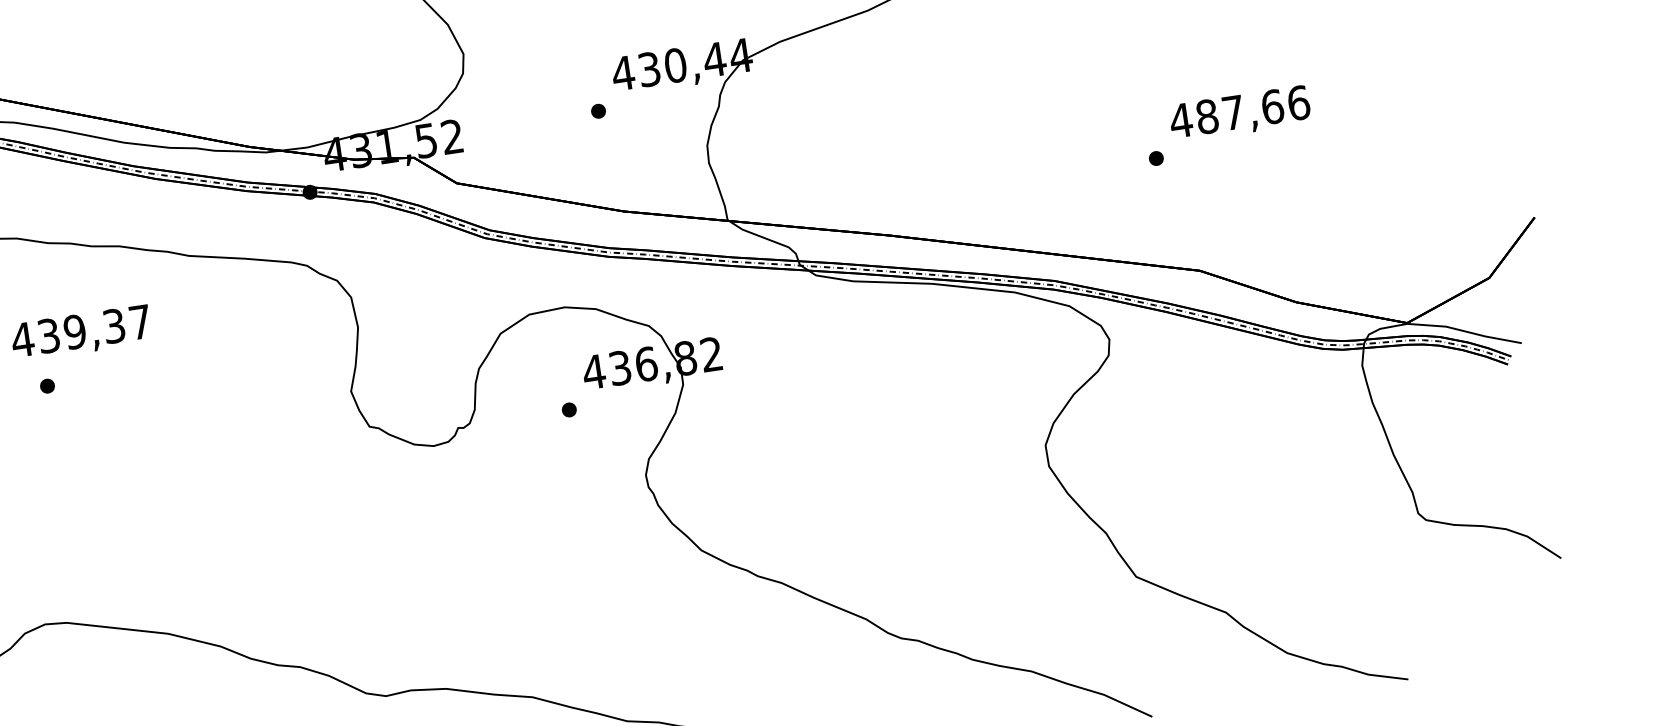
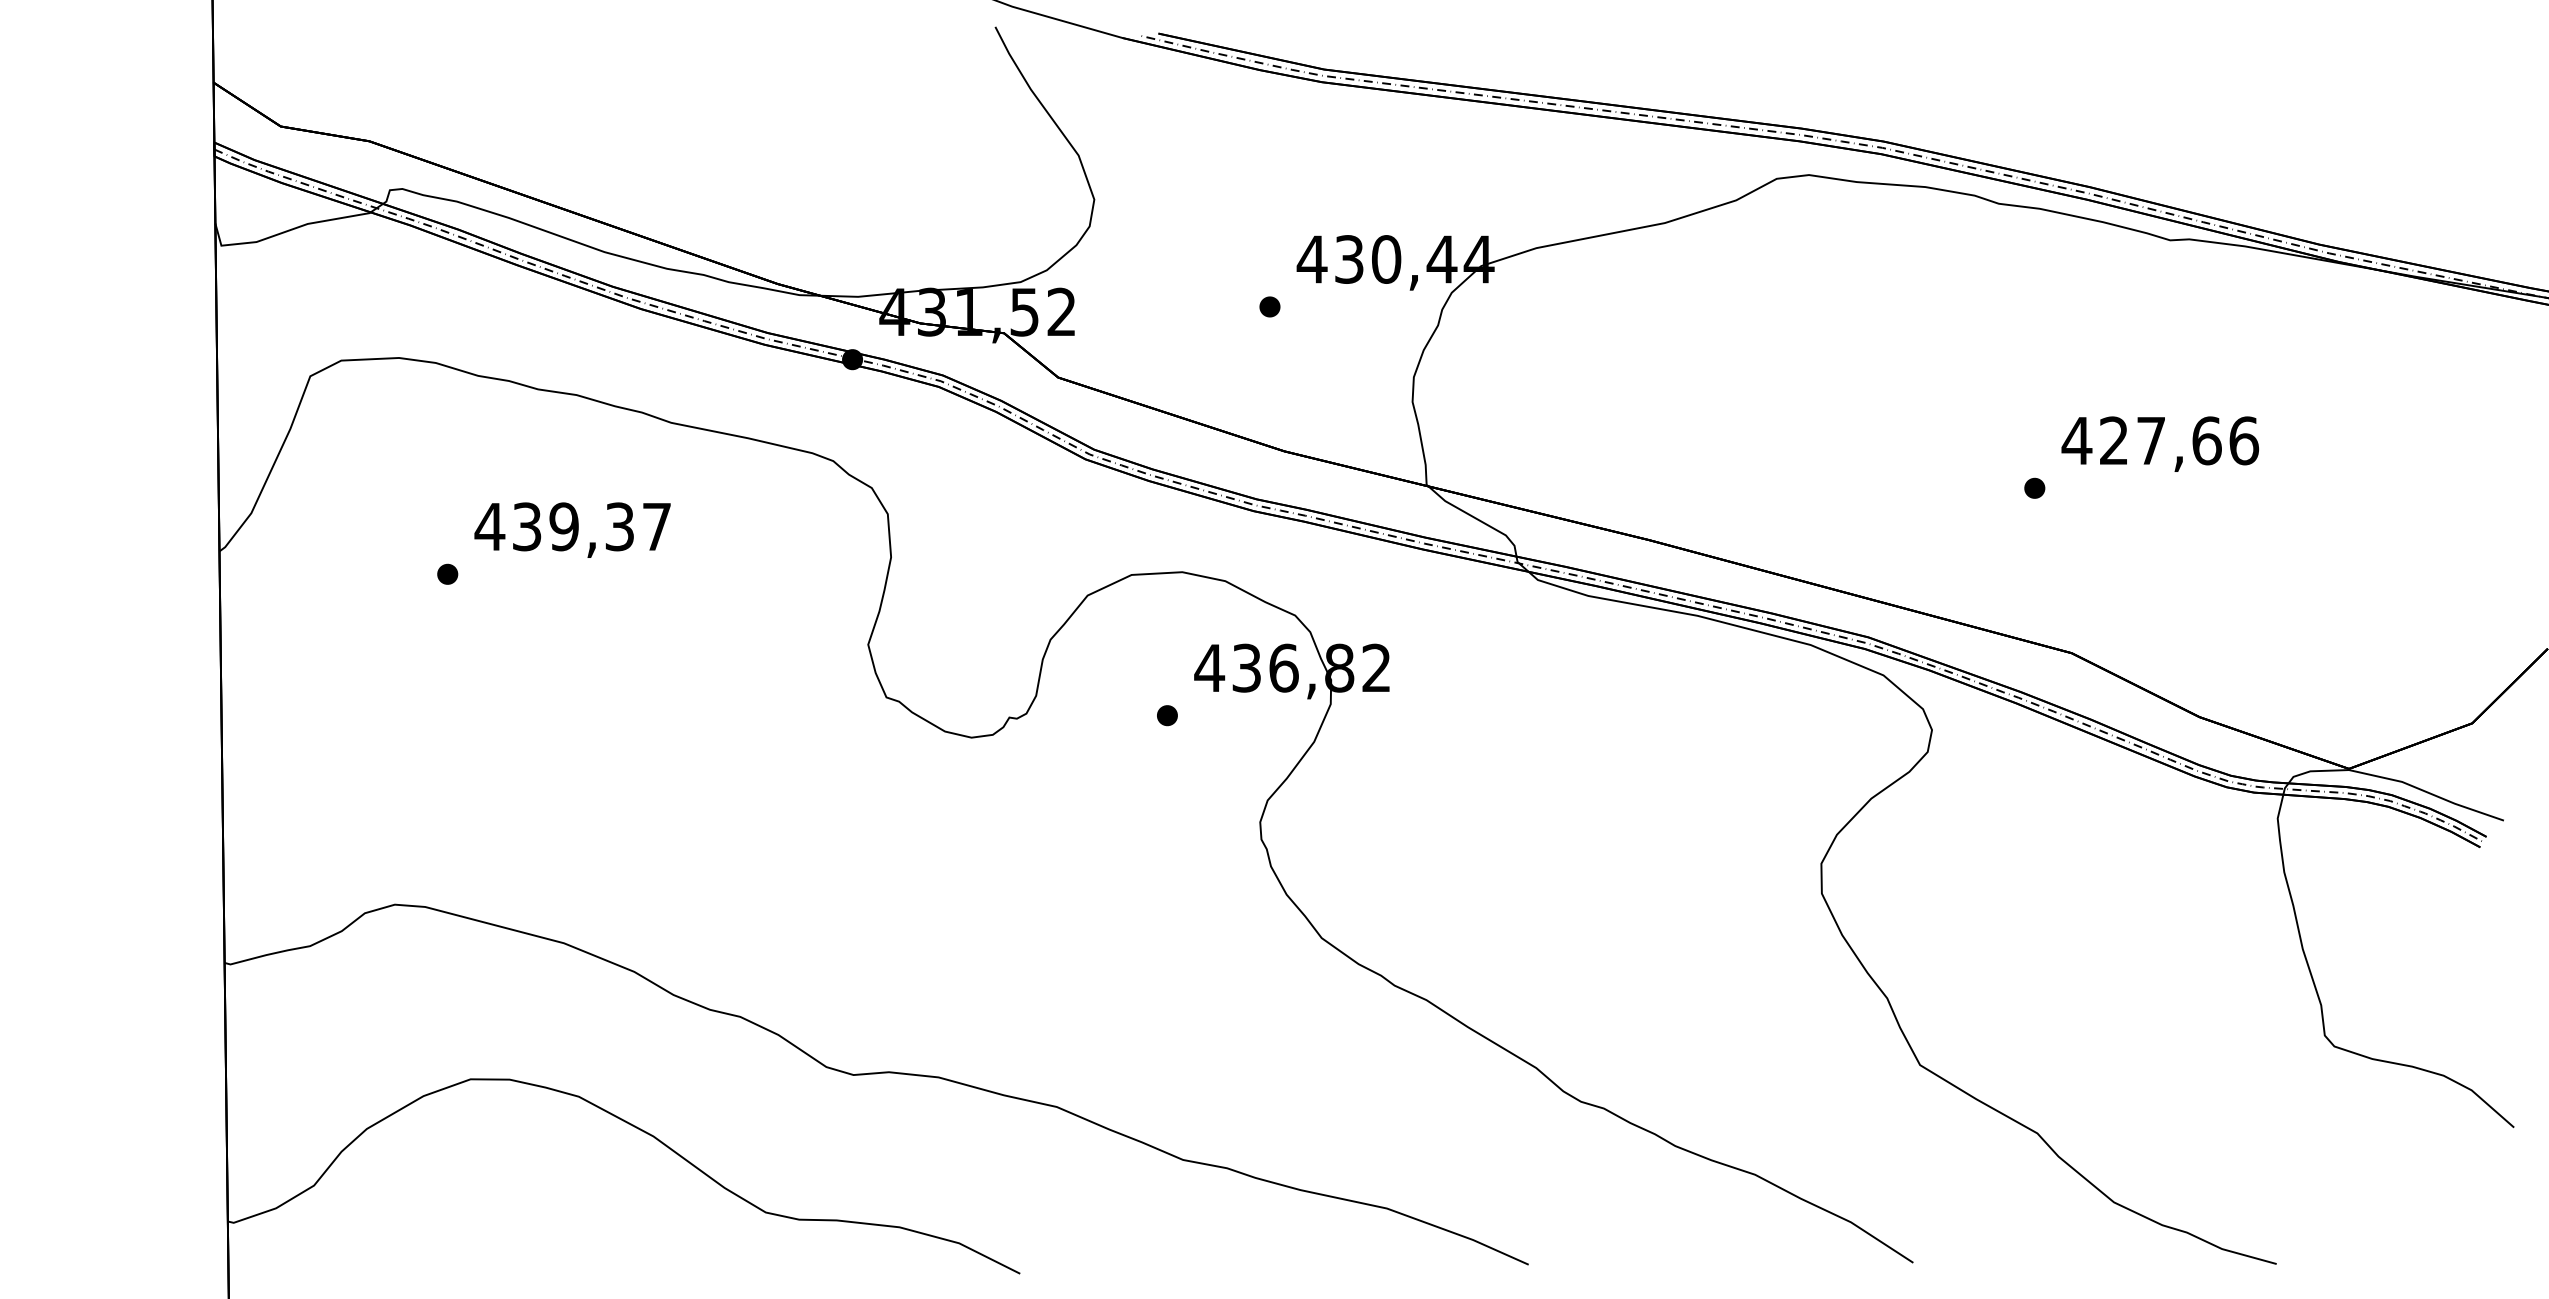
text: (1206, 116) -> (2113, 440), 487,66 -> 427,66
text: (81, 333) -> (572, 529), moved

